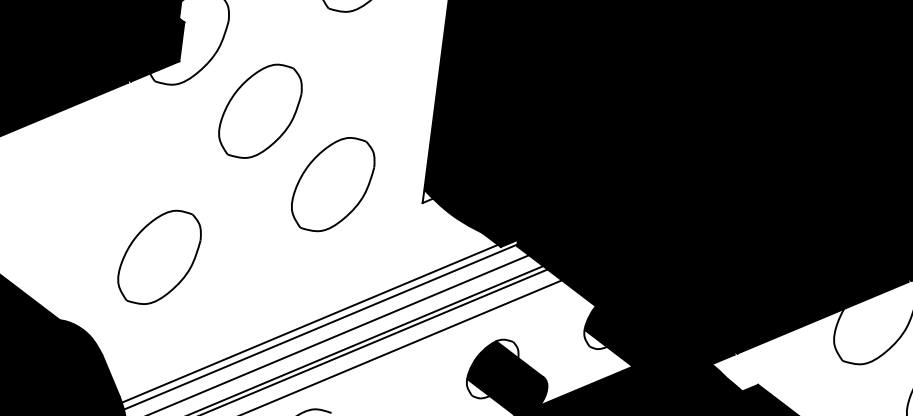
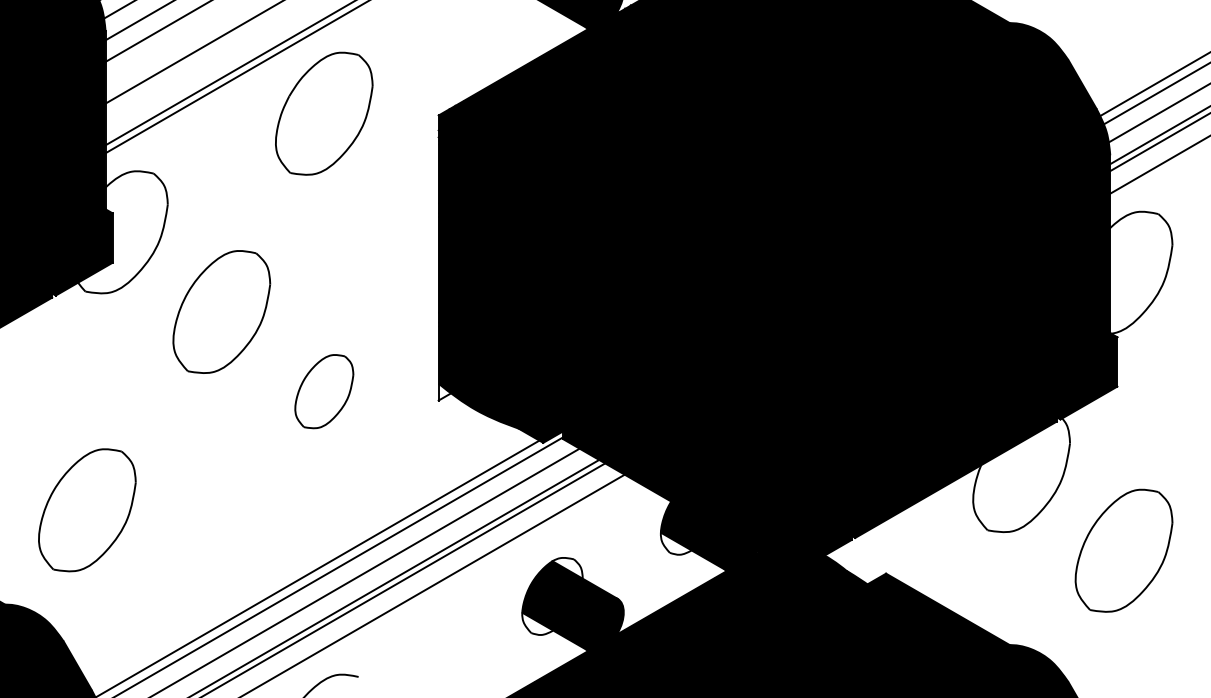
part: (333, 184) -> (324, 391), size x0.6
part: (159, 257) -> (87, 510), moved

